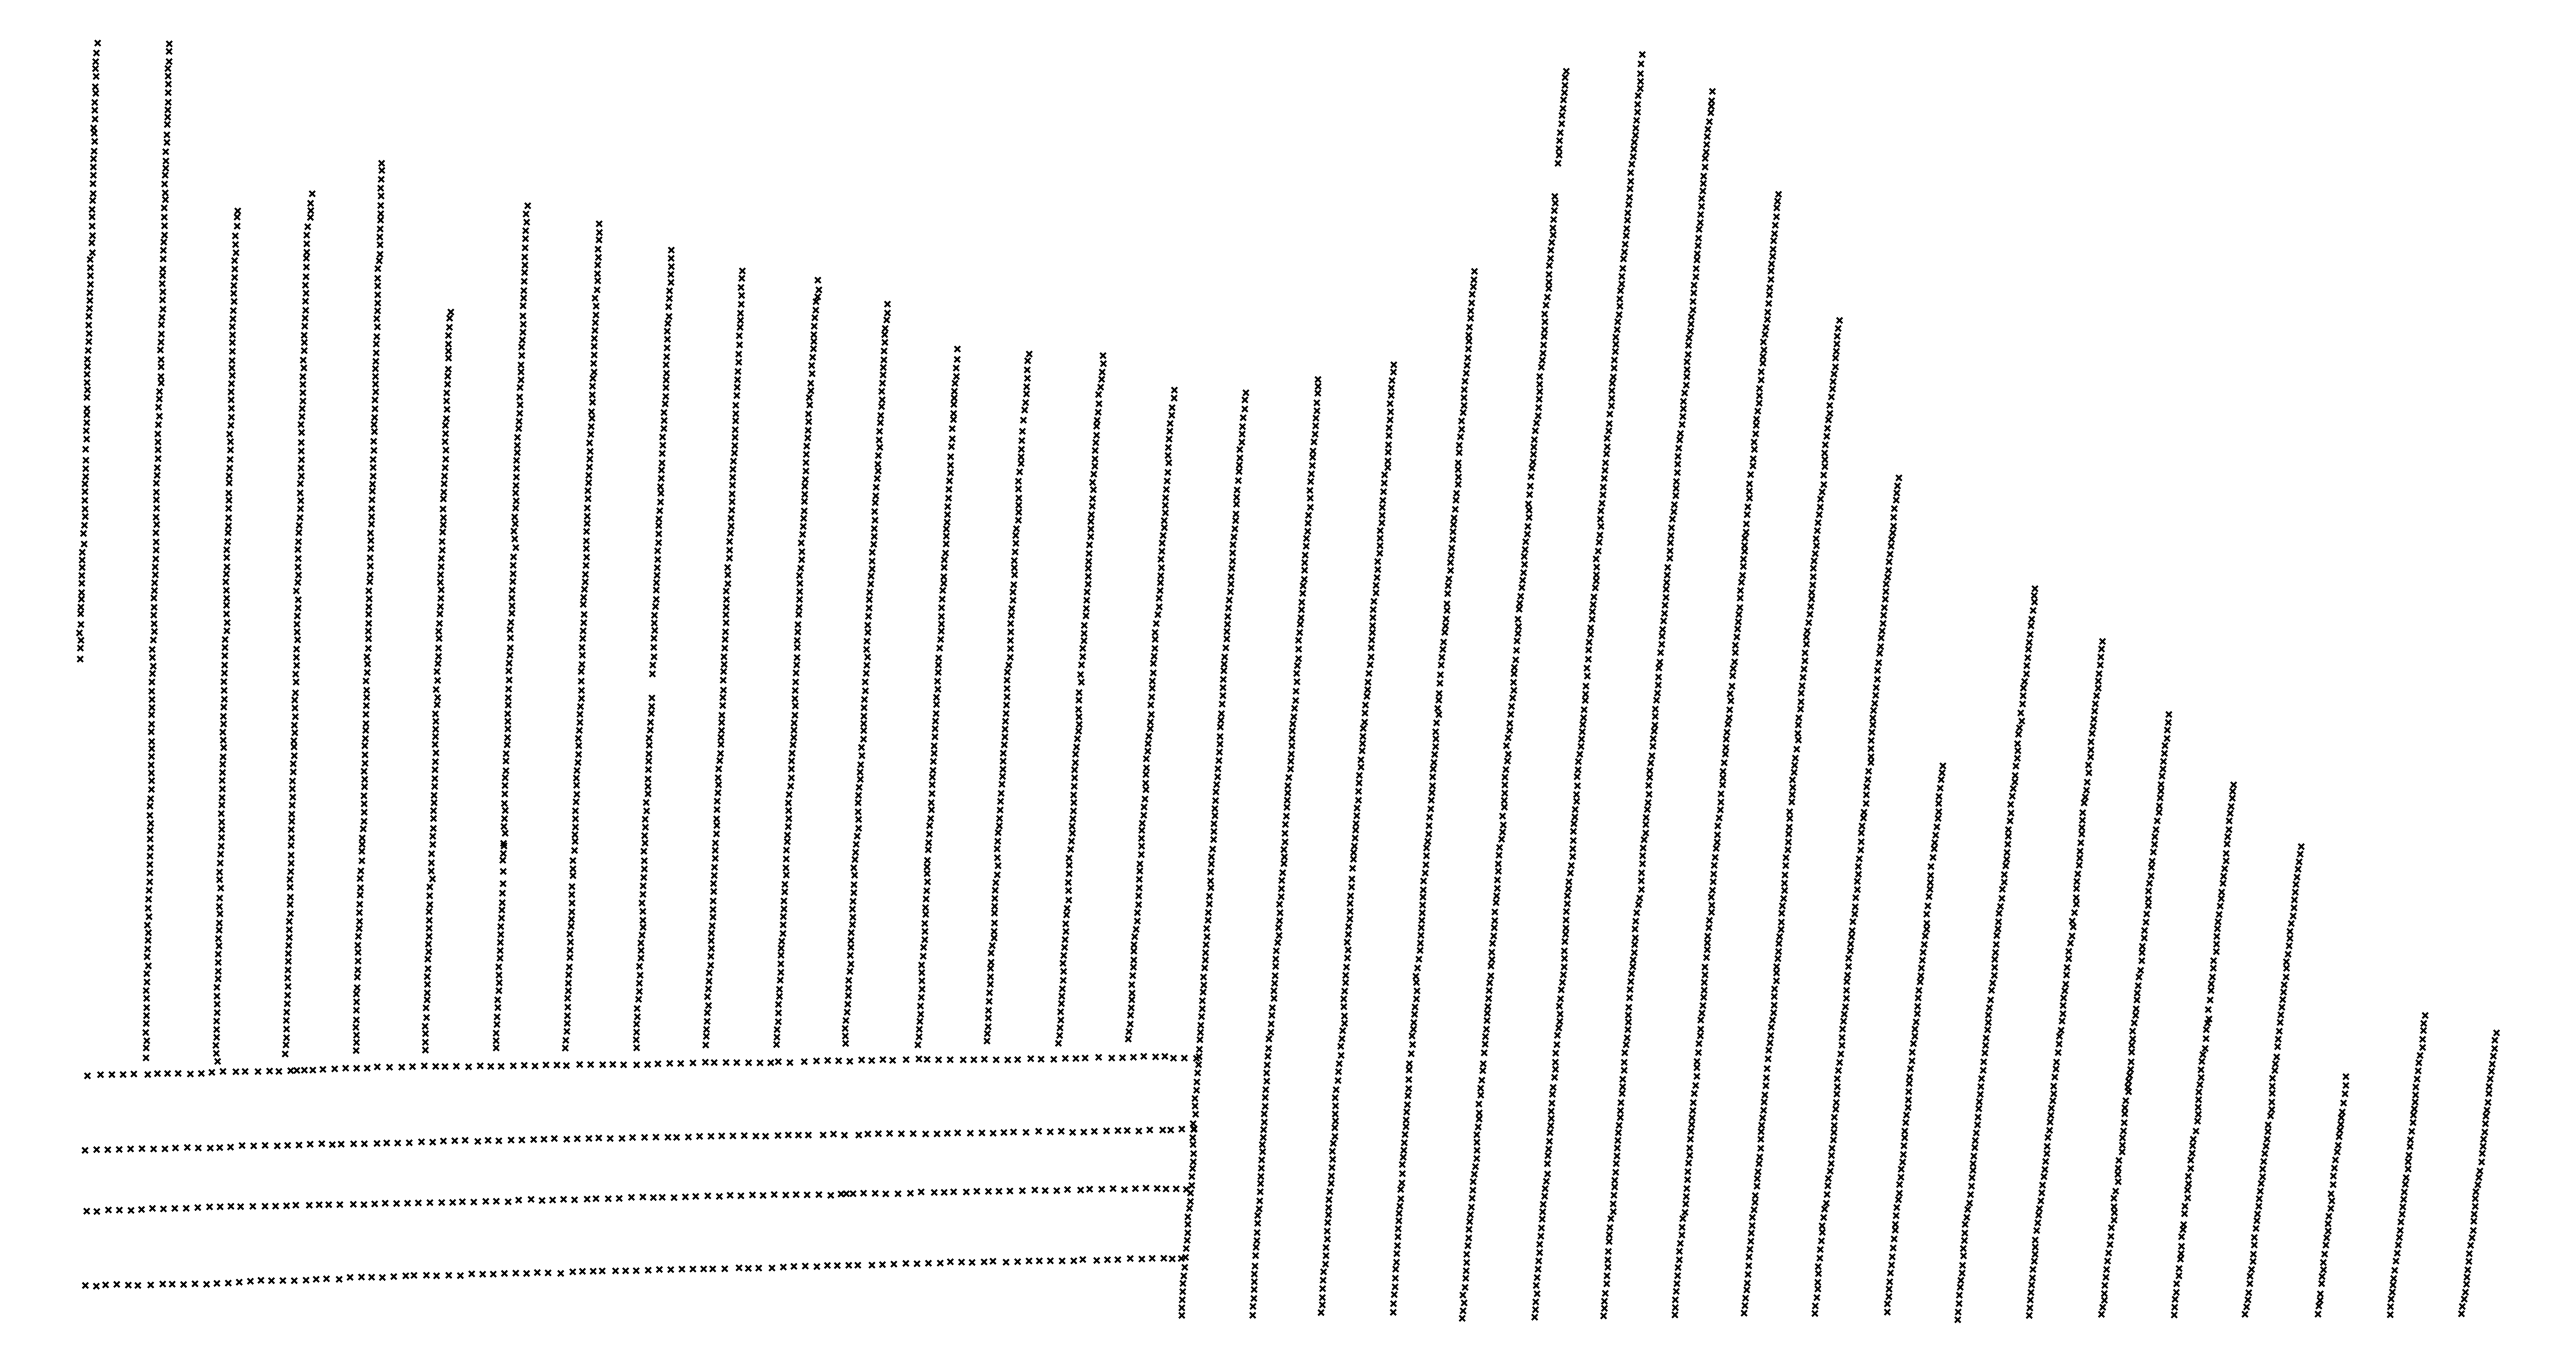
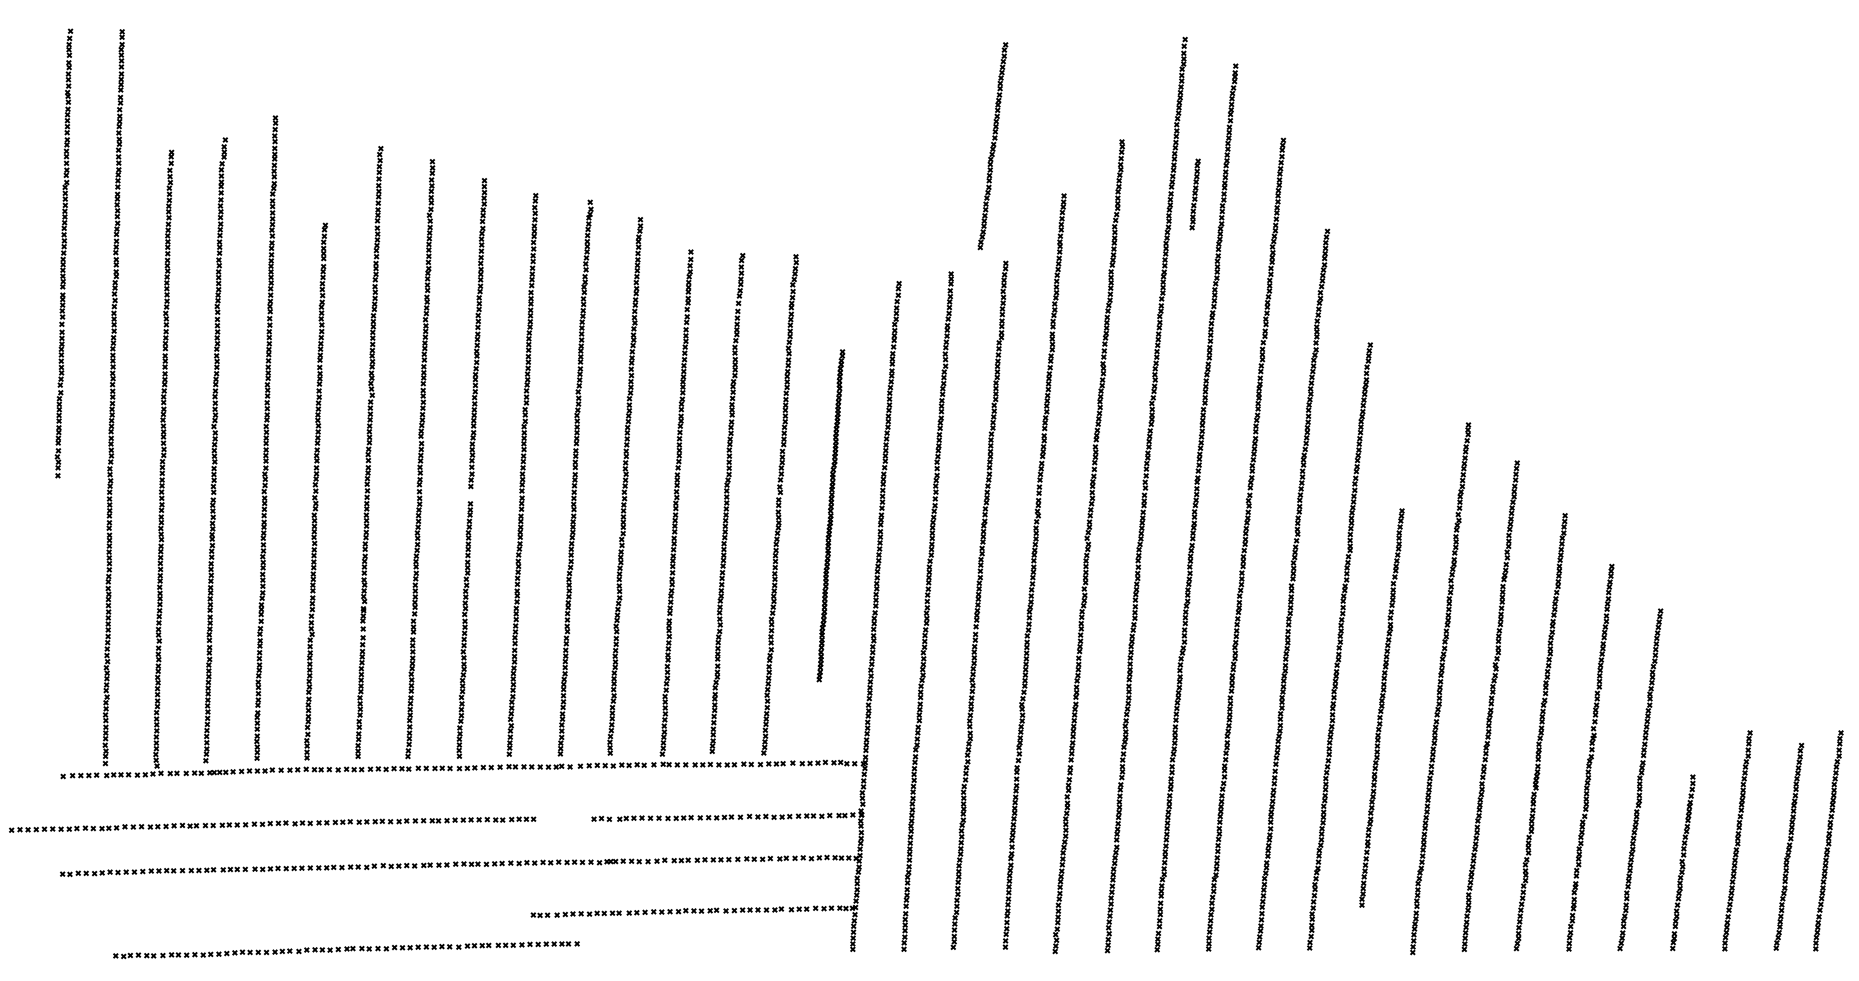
part: (1561, 117) -> (1194, 194), moved
part: (1375, 201) -> (992, 145), added
part: (1151, 714) -> (831, 515), size x0.7
part: (1915, 1038) -> (1382, 707), moved
part: (446, 1142) -> (272, 824), moved
part: (2533, 1164) -> (1828, 840), added
part: (404, 1277) -> (346, 950), moved

